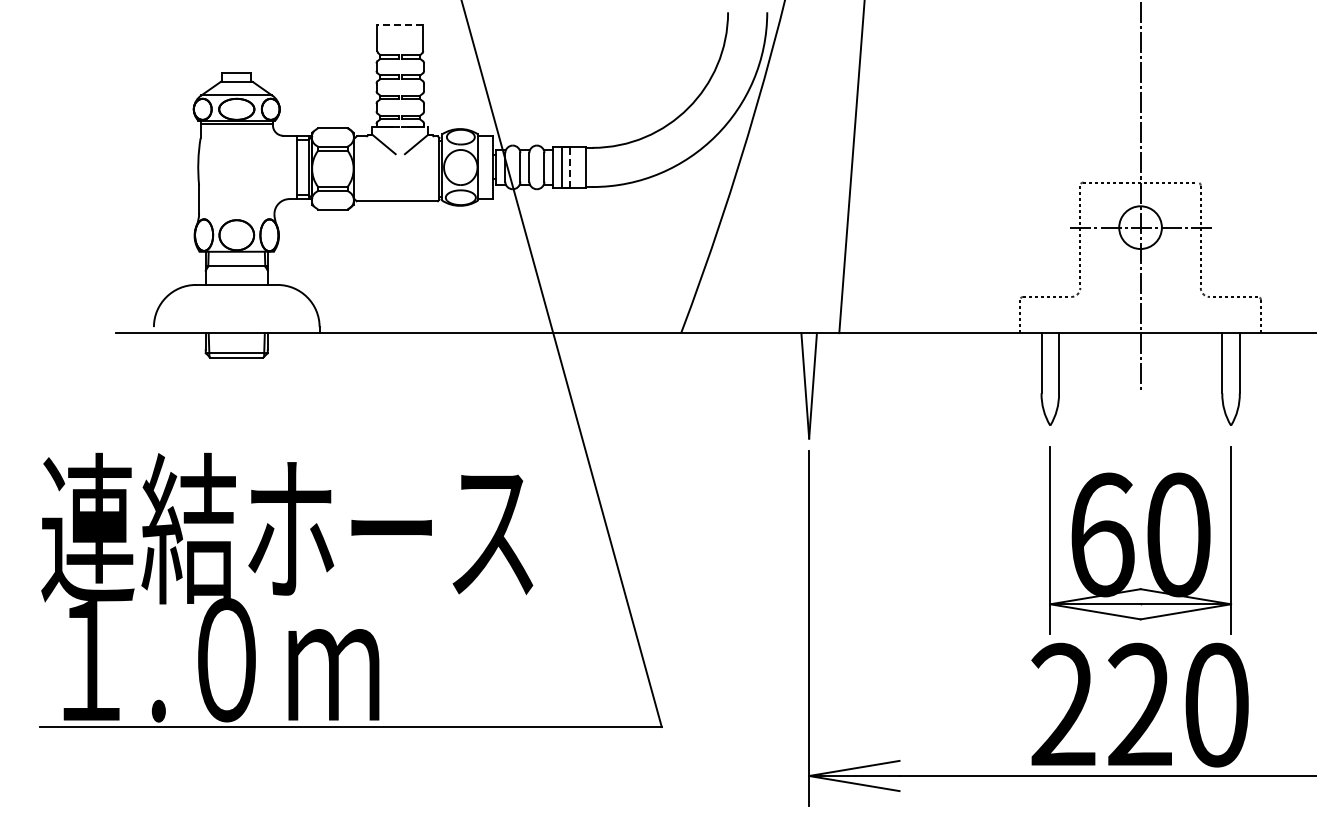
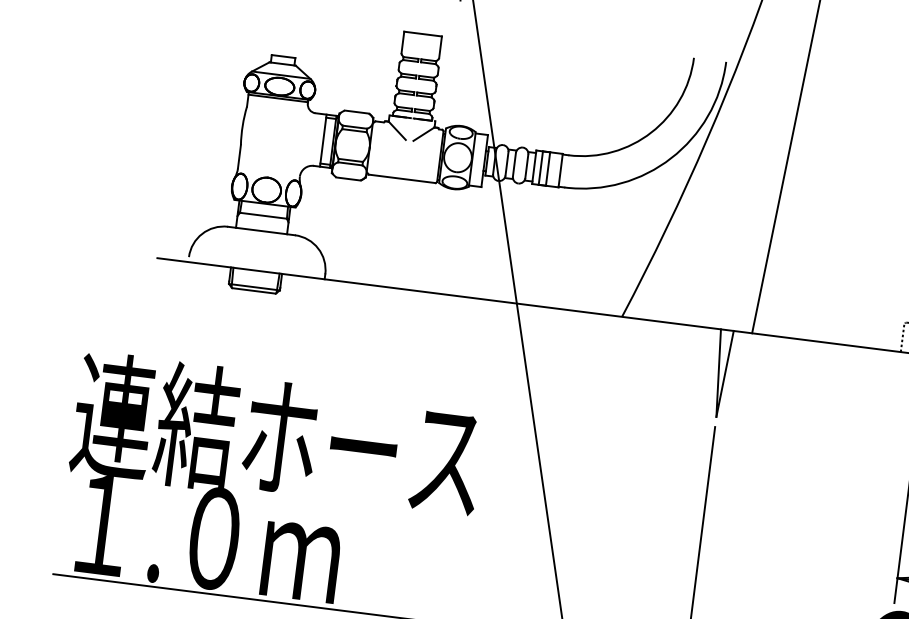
line: (400, 24) -> (423, 33), dashed -> solid
line: (570, 166) -> (548, 168), dashed -> solid

